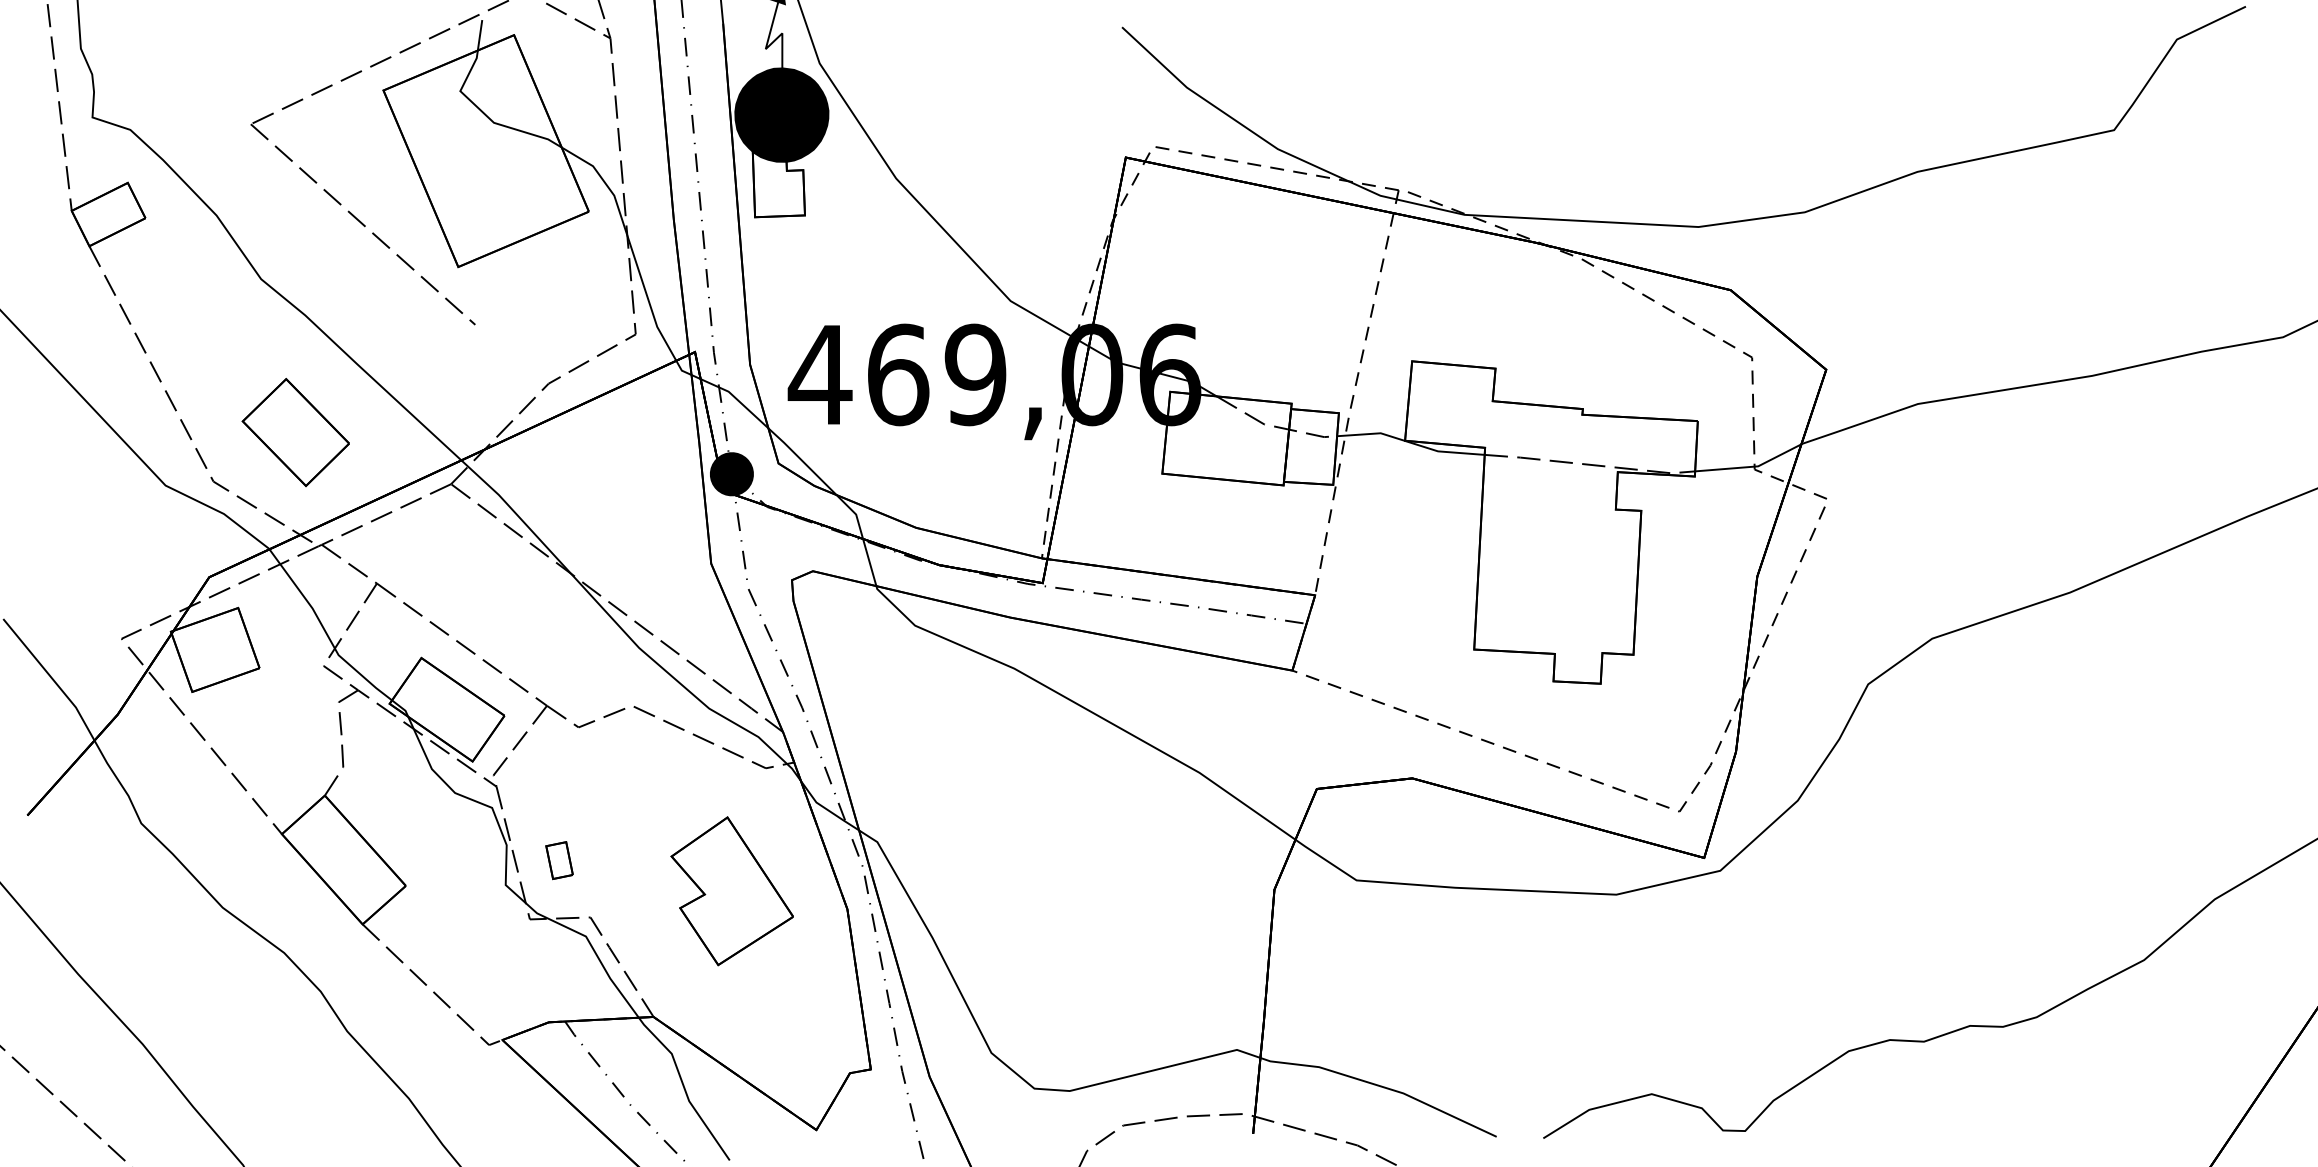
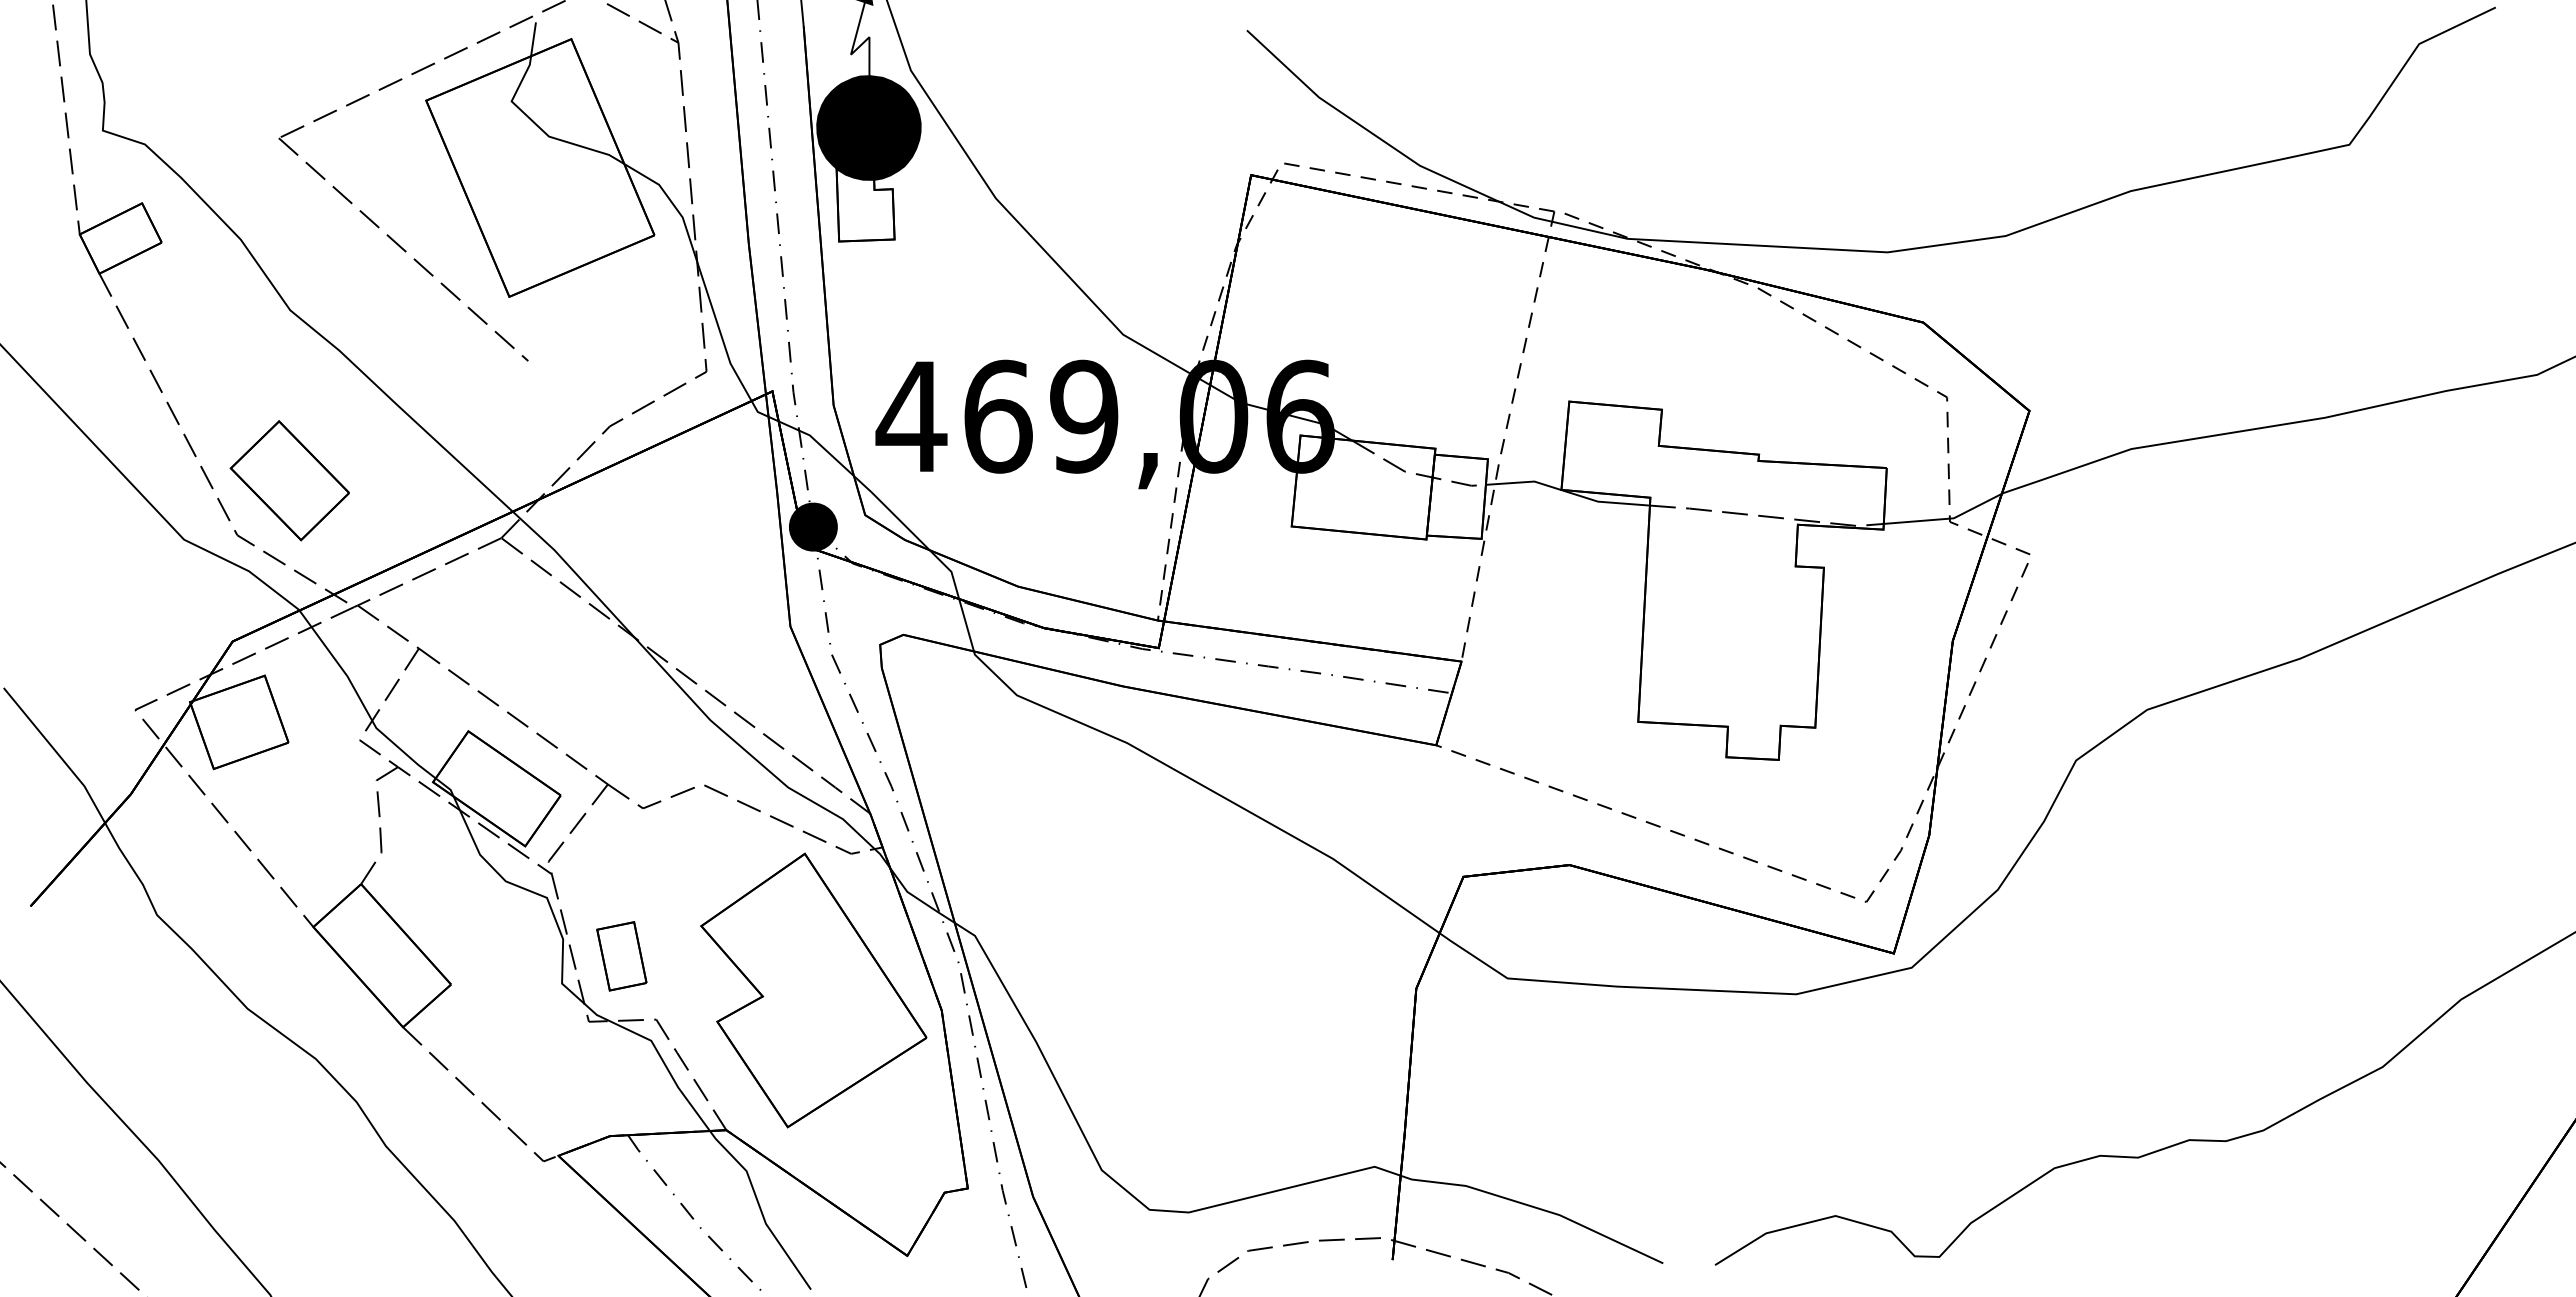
part: (295, 432) -> (289, 480), moved
part: (559, 860) -> (621, 956), size x1.67
part: (731, 891) -> (813, 990), size x1.67

